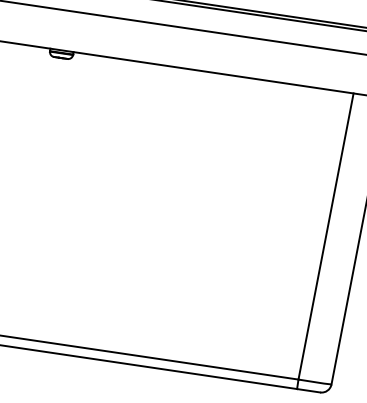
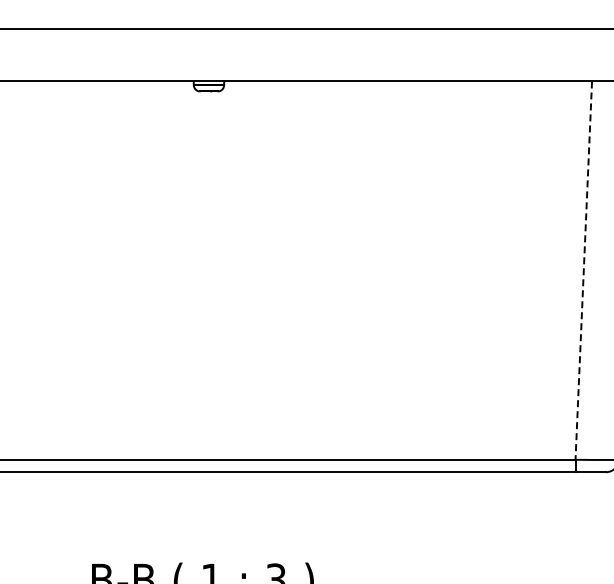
line: (325, 237) -> (583, 271), solid -> dashed

